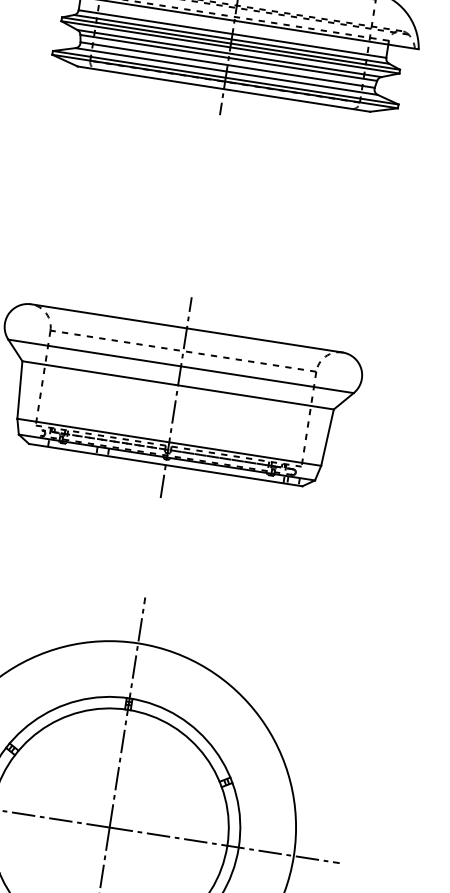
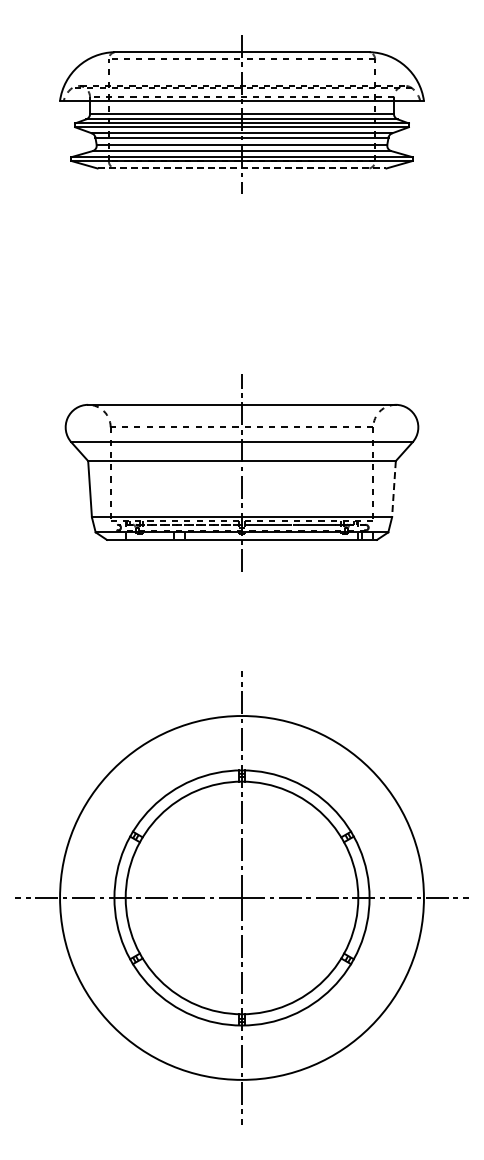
line: (224, 89) -> (242, 168), solid -> dashed
line: (327, 437) -> (393, 489), solid -> dashed

